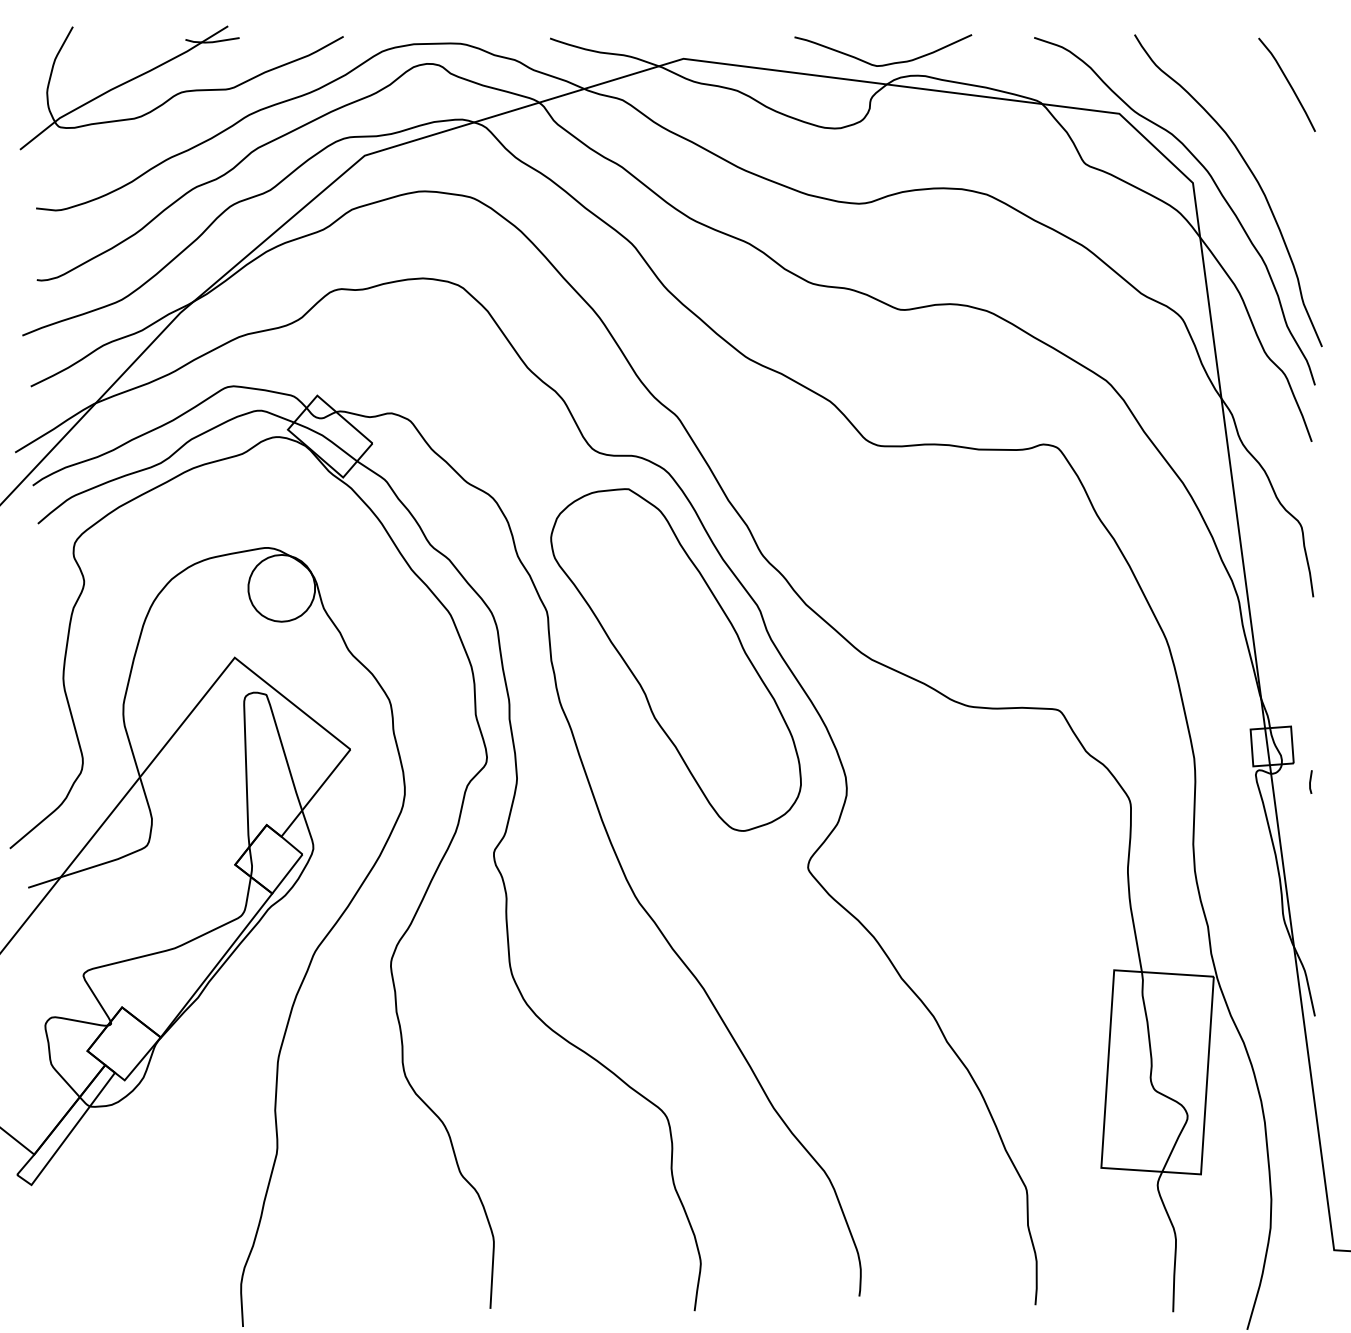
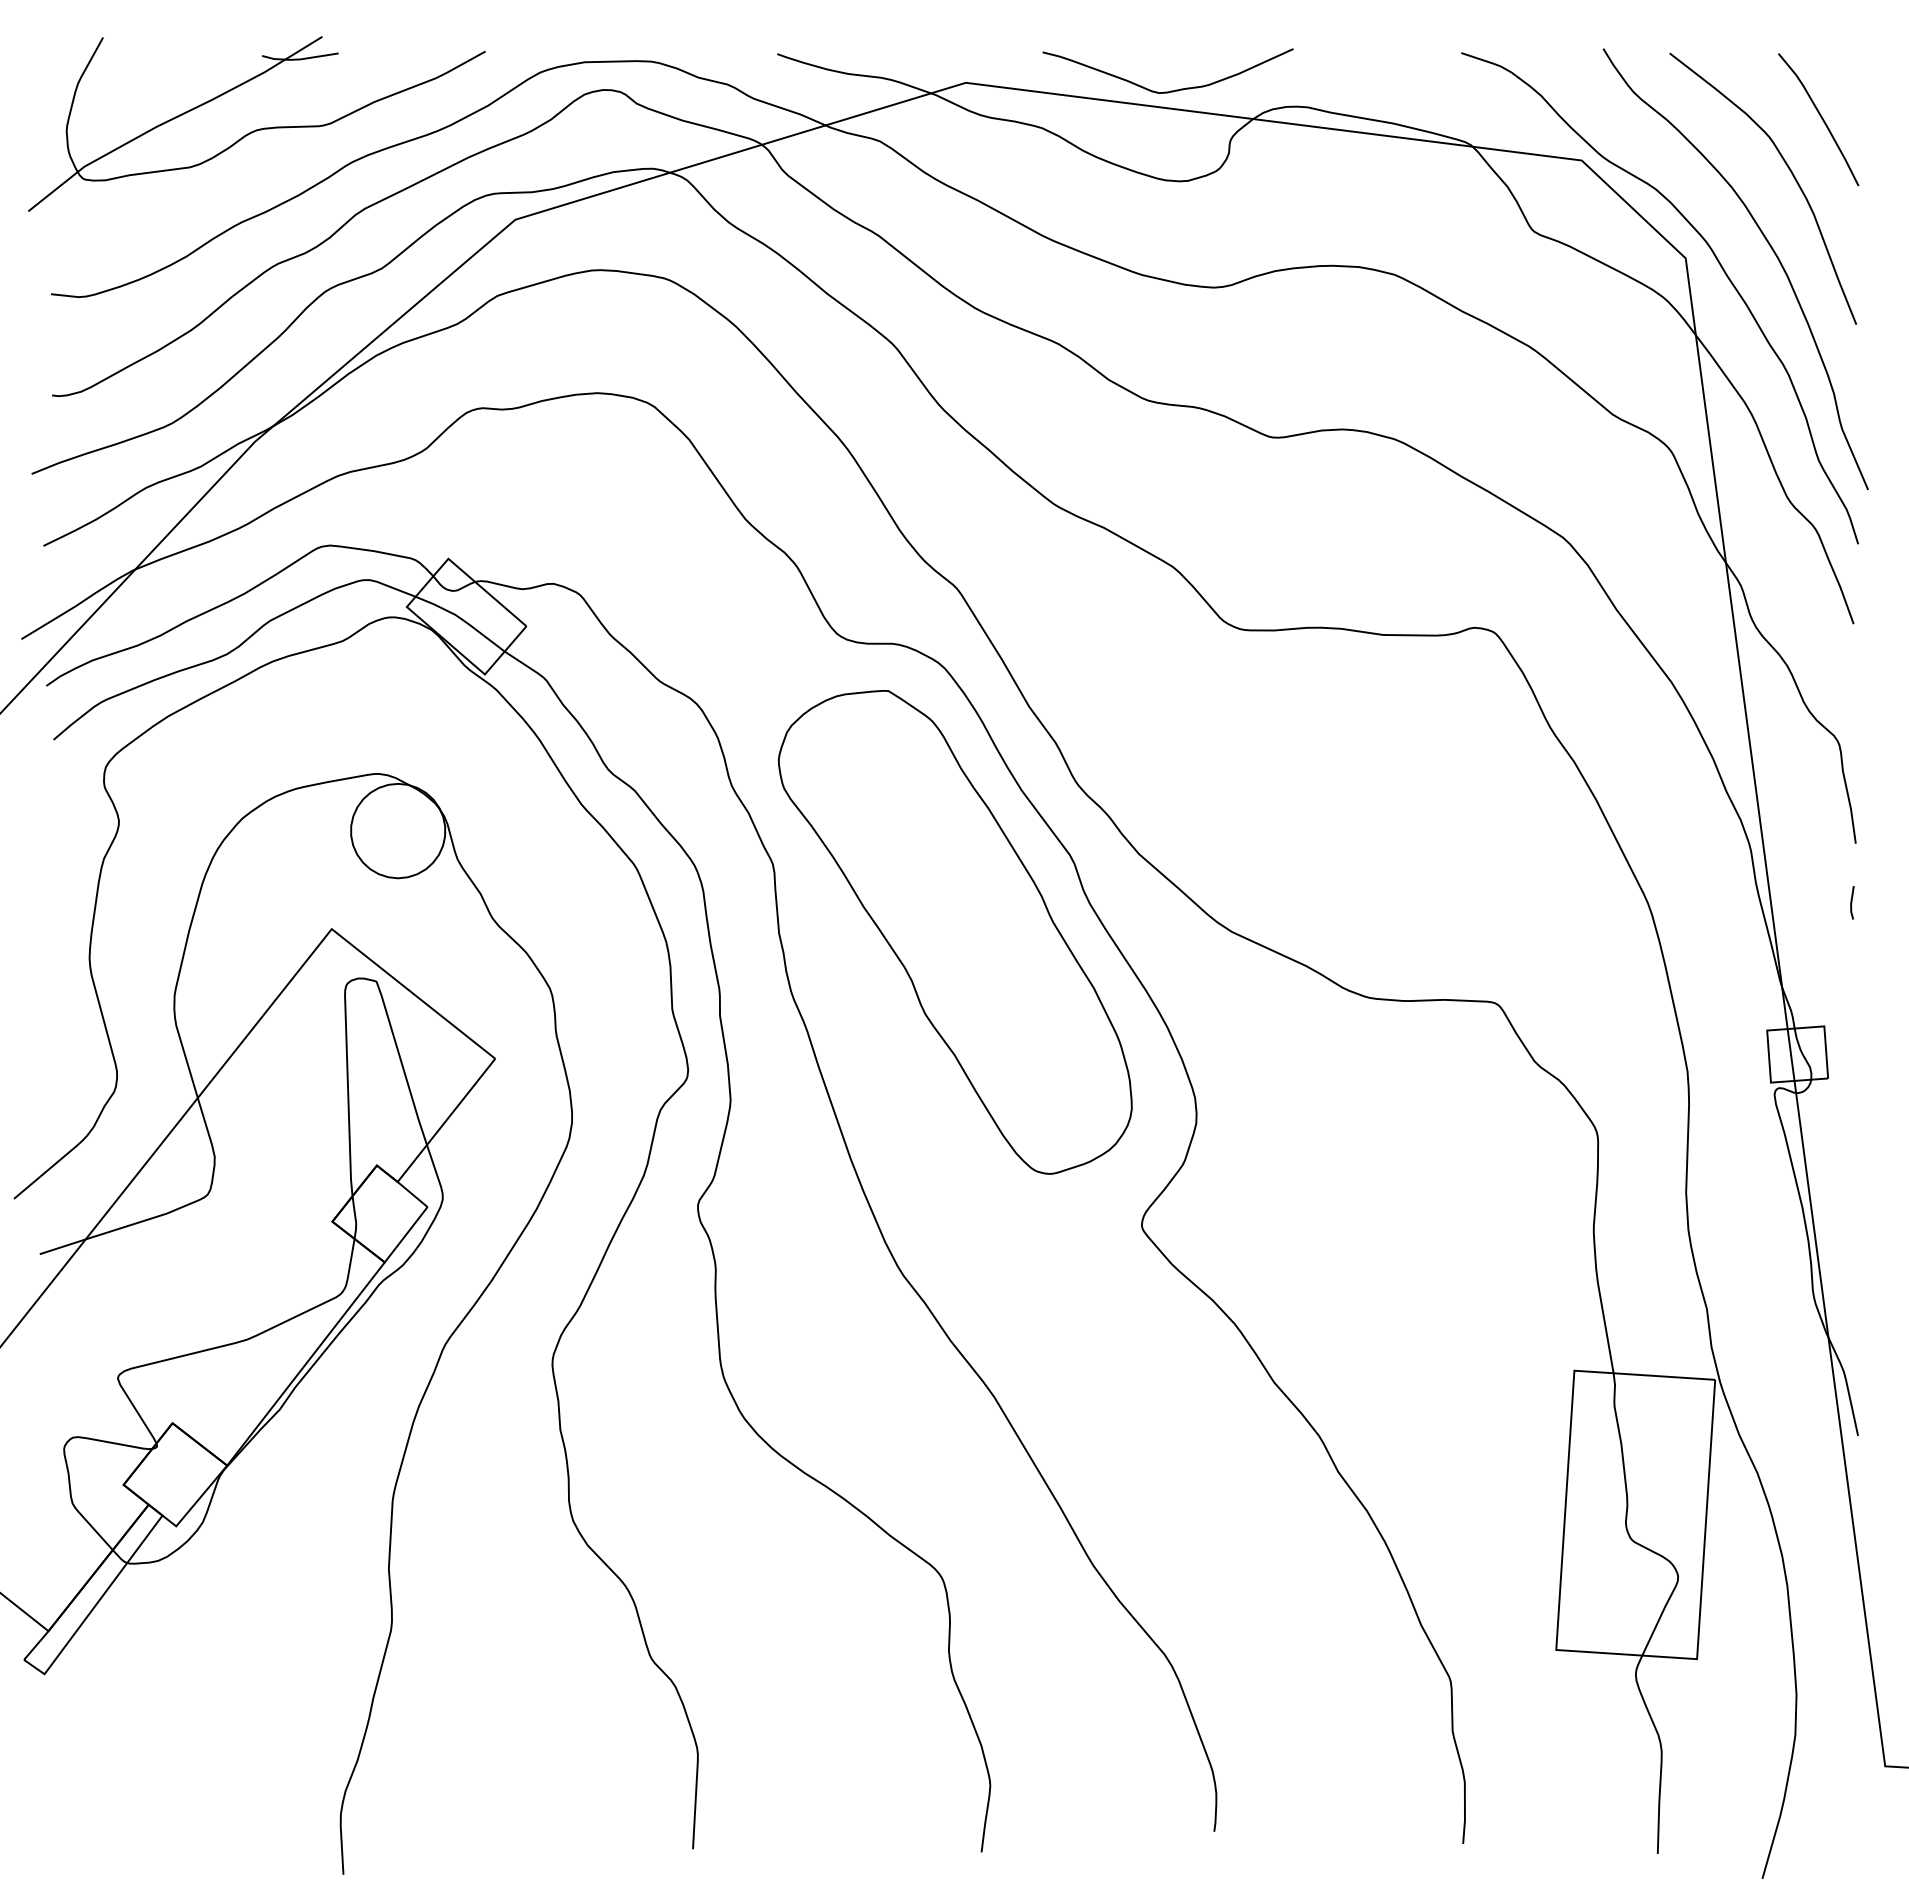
curve: (885, 64) -> (1171, 90), moved
curve: (1267, 123) -> (1791, 174), added
line: (1311, 781) -> (1852, 902), moved

